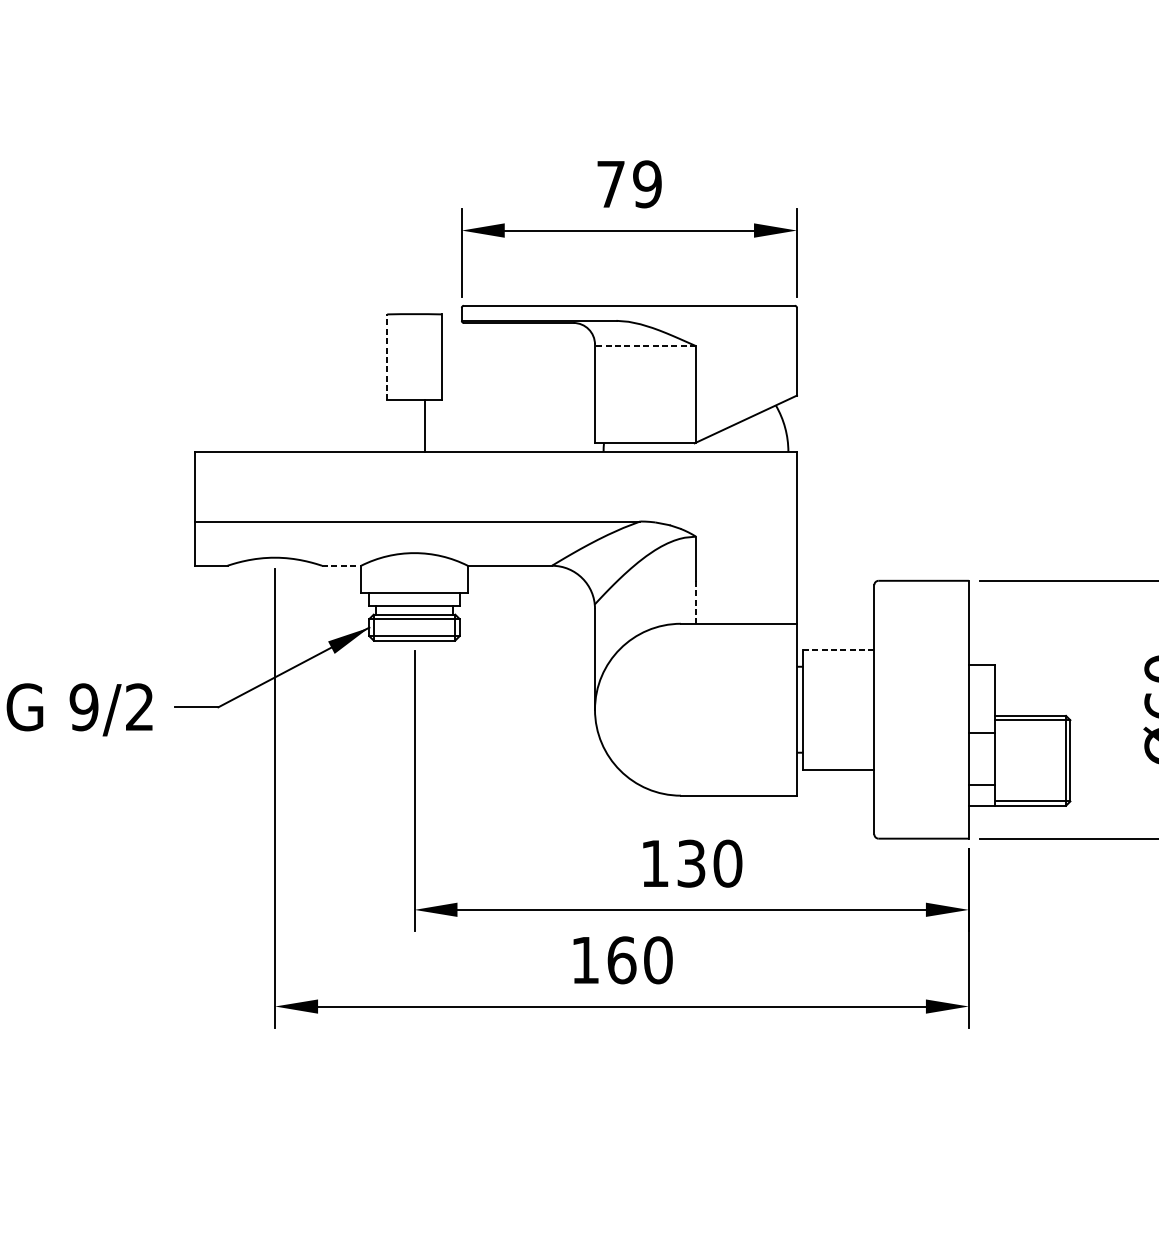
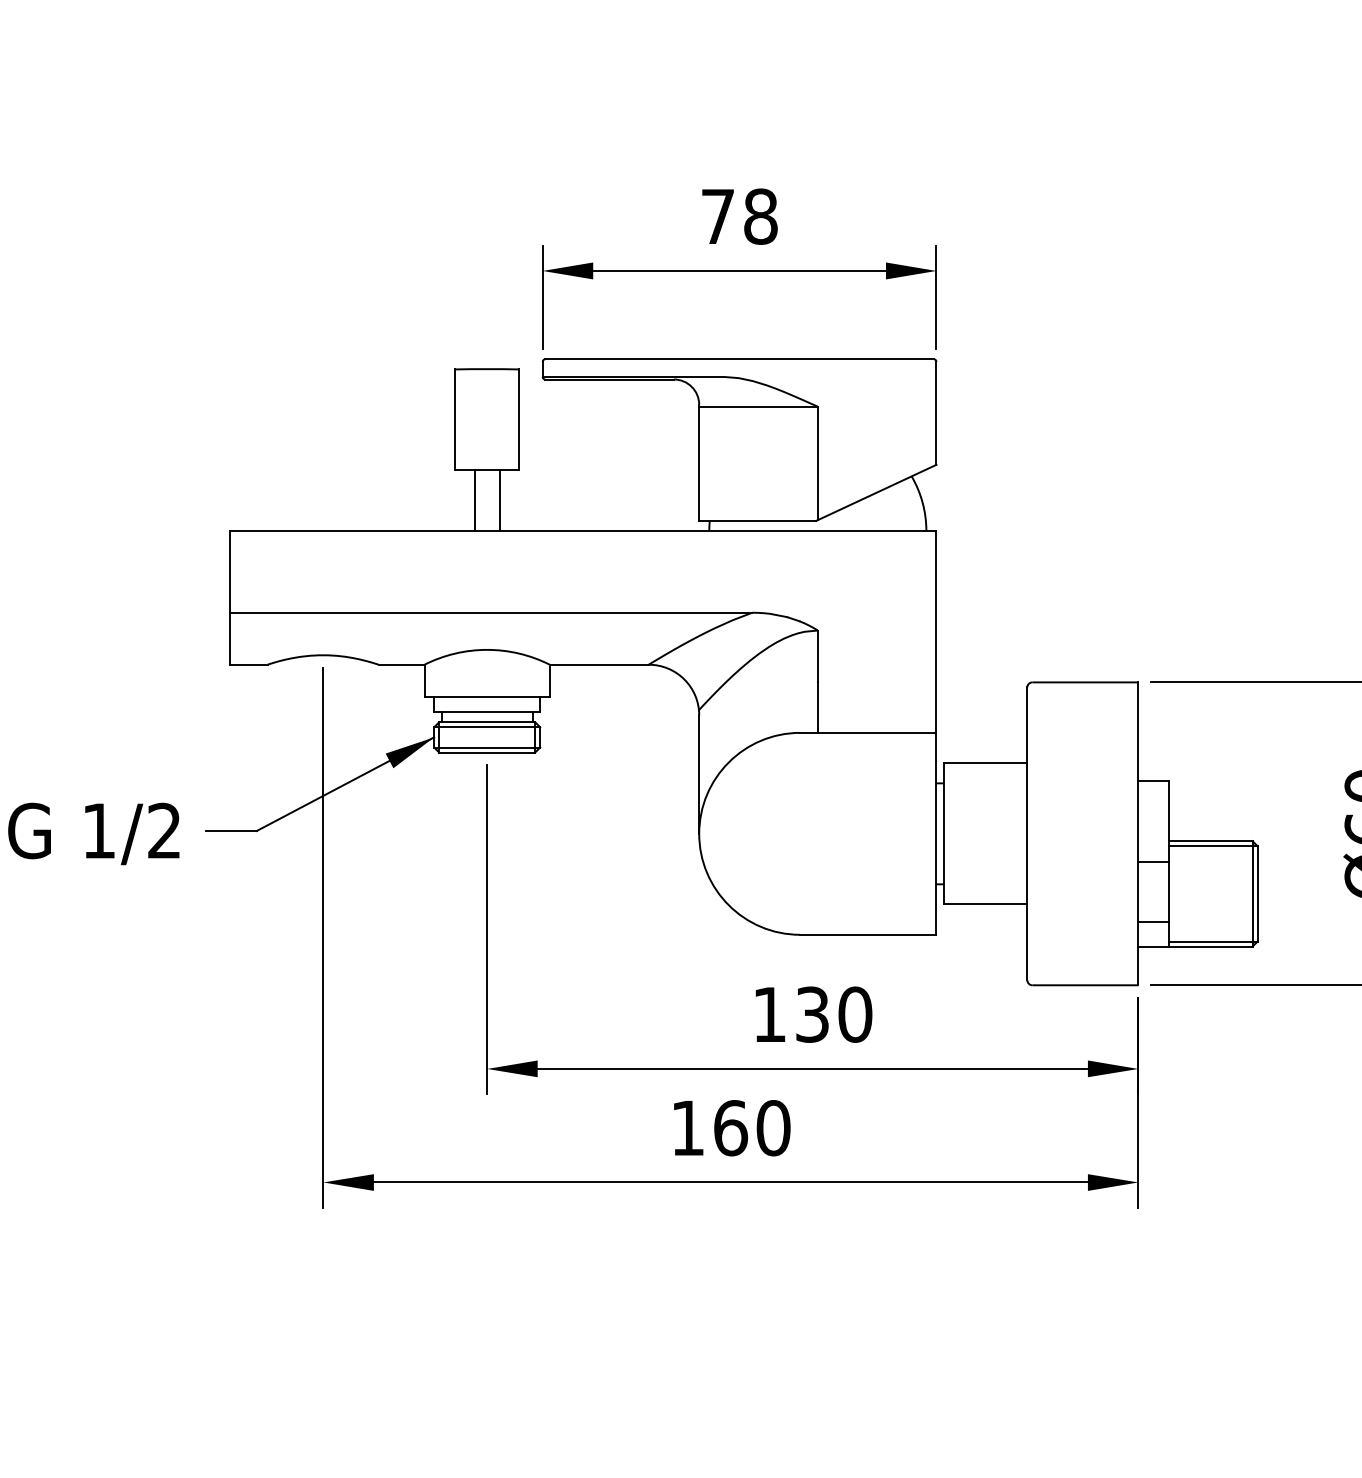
text: (647, 184) -> (760, 216), 79 -> 78
line: (645, 345) -> (758, 406), dashed -> solid
line: (387, 357) -> (455, 419), dashed -> solid
line: (403, 425) -> (474, 500), added
line: (341, 565) -> (401, 664), dashed -> solid
line: (695, 603) -> (817, 708), dashed -> solid
line: (838, 649) -> (985, 763), dashed -> solid
text: (83, 706) -> (98, 830), 9/2 -> 1/2

